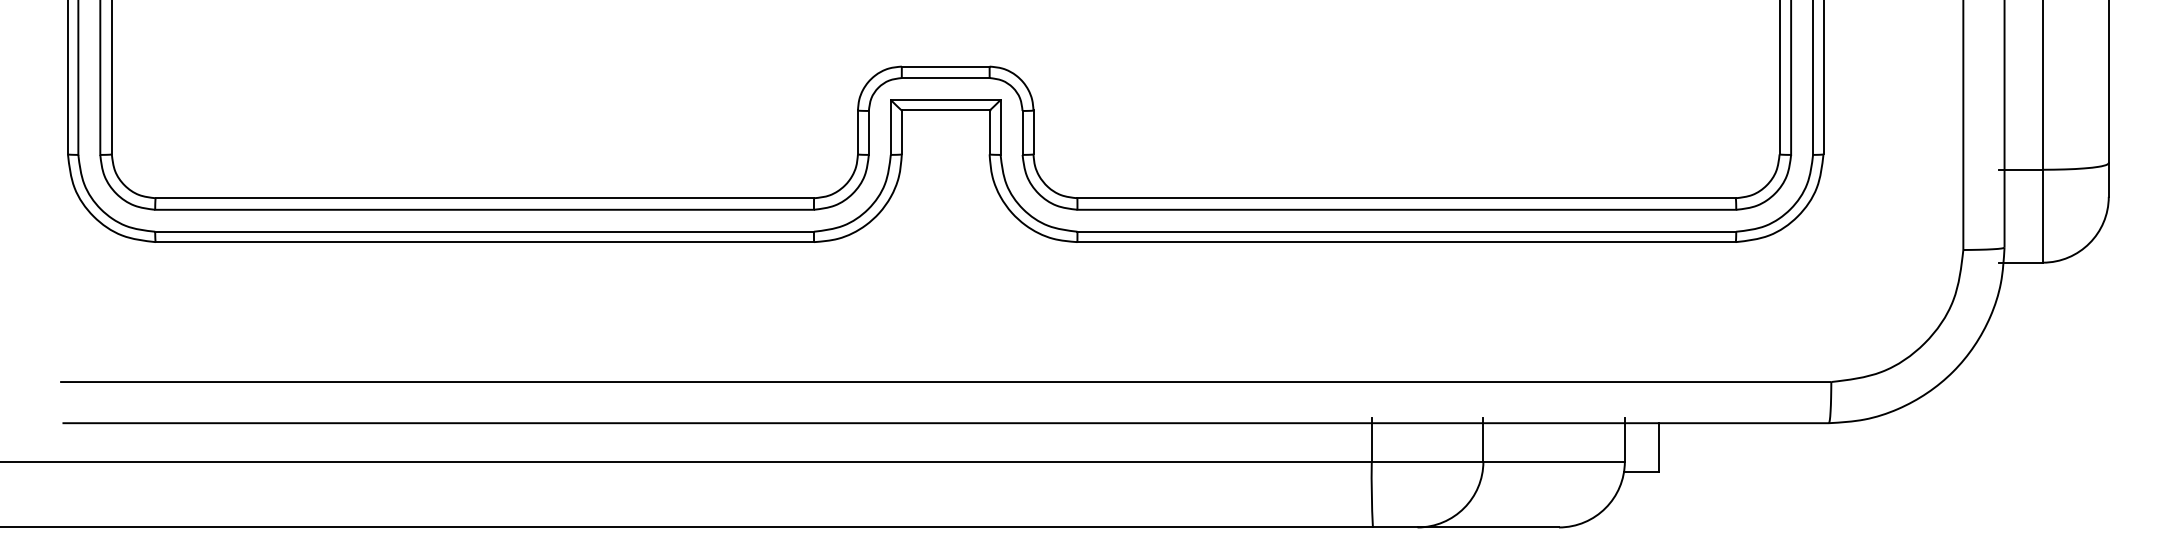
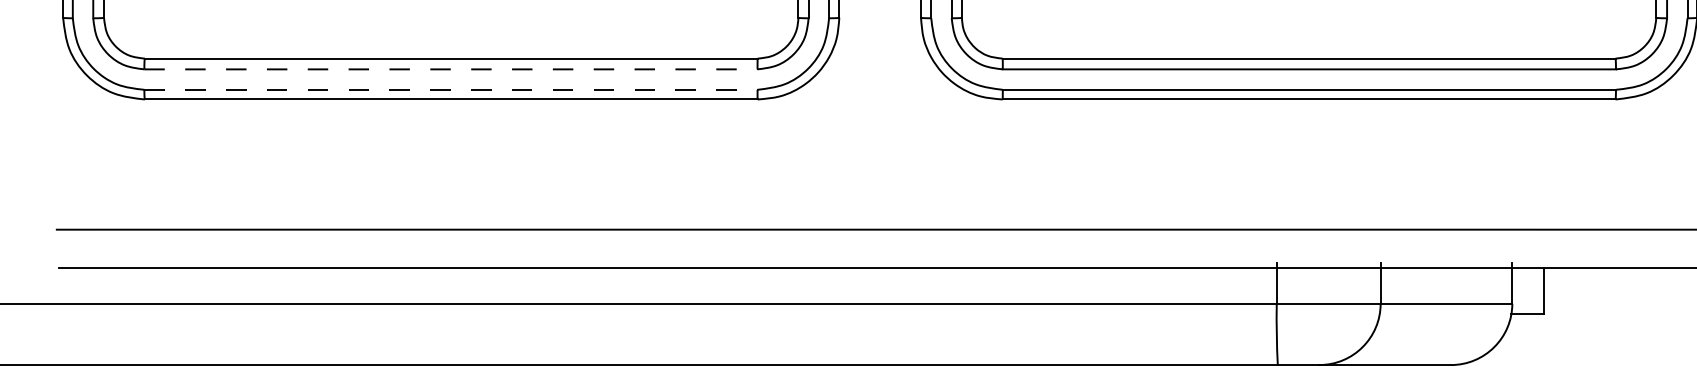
line: (485, 209) -> (451, 69), solid -> dashed
line: (485, 231) -> (451, 89), solid -> dashed

